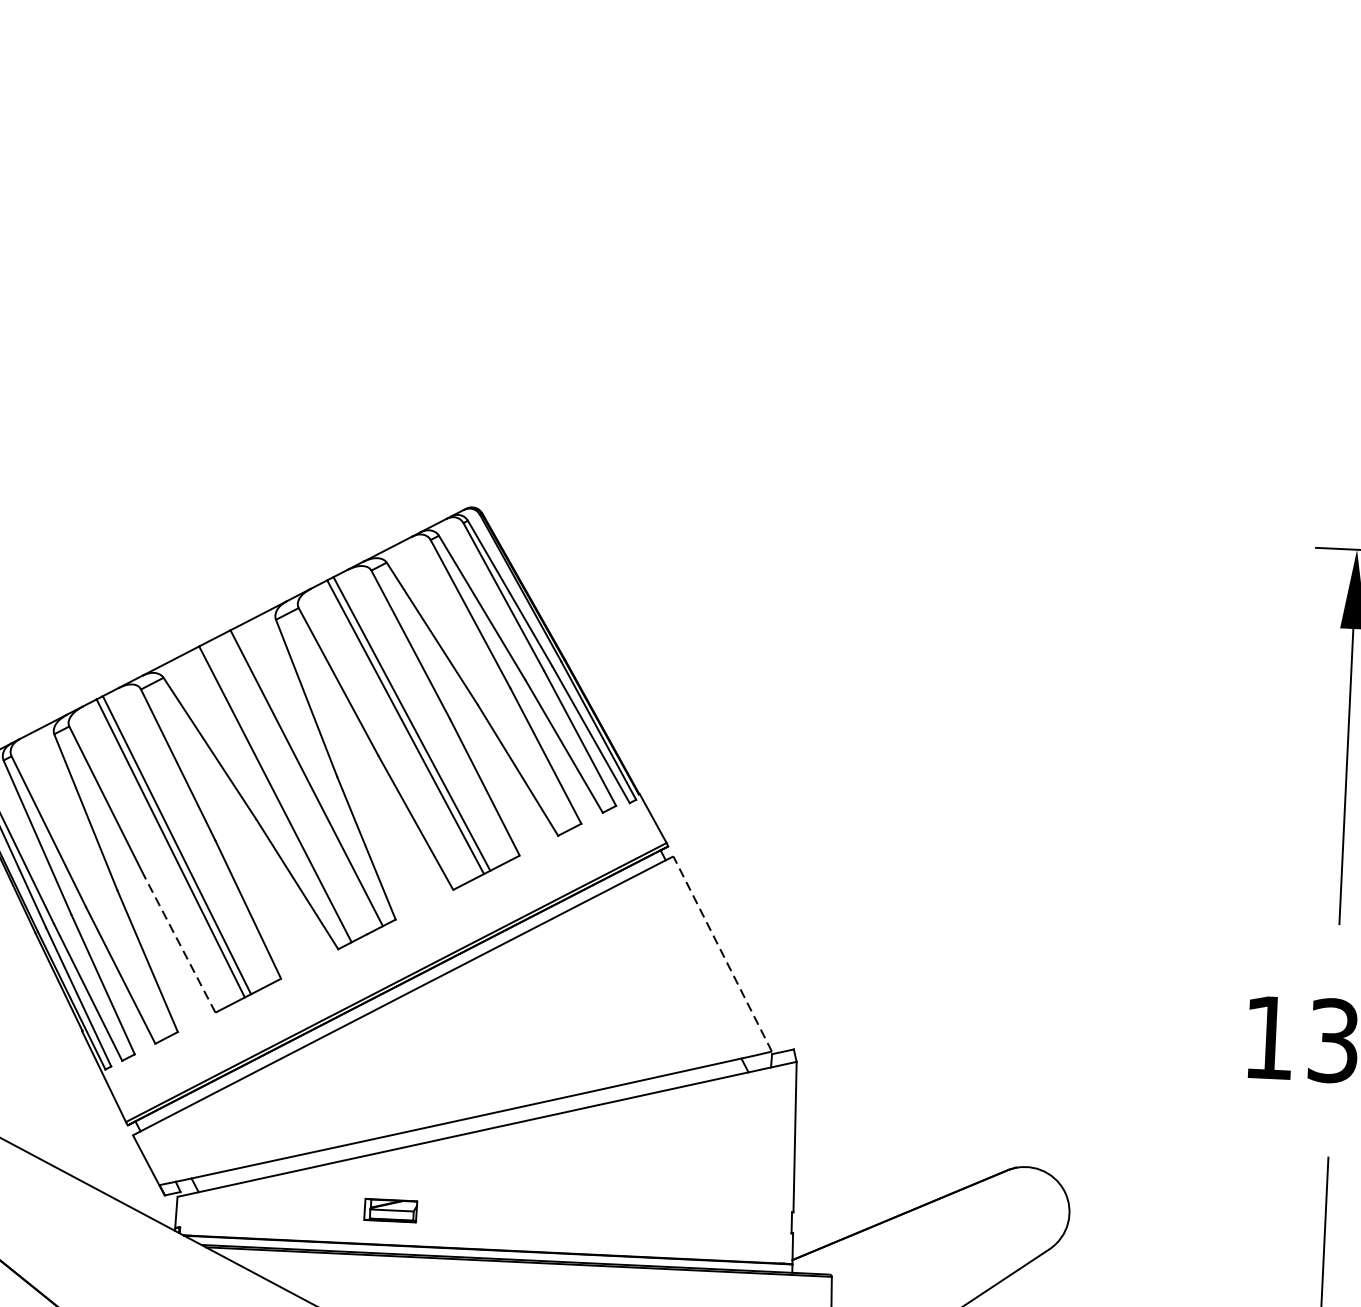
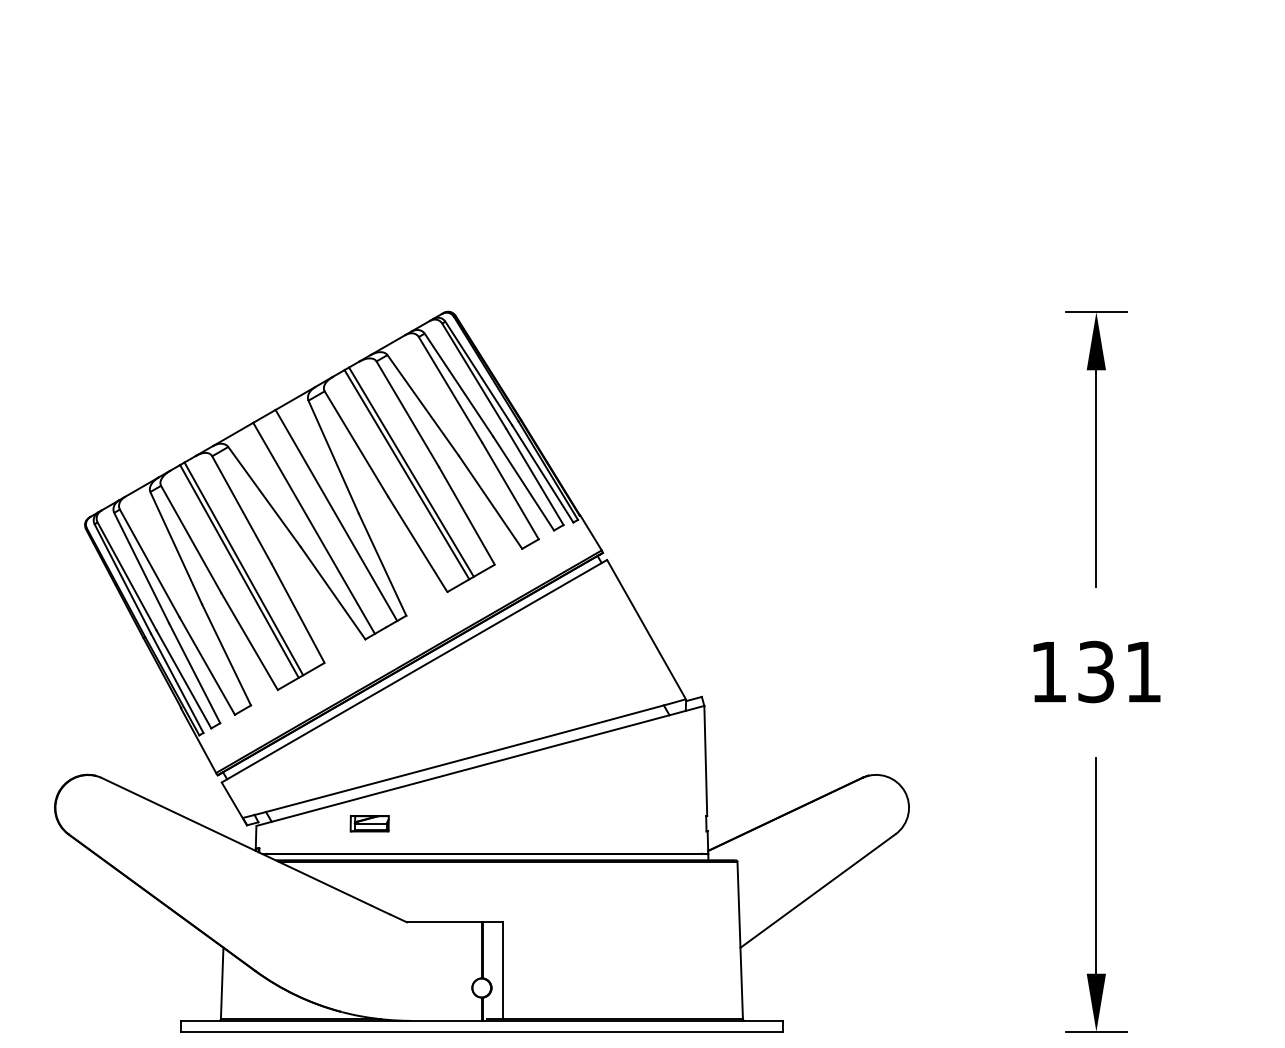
line: (179, 944) -> (249, 641), dashed -> solid
line: (722, 953) -> (646, 629), dashed -> solid
part: (390, 1210) -> (369, 823), moved

